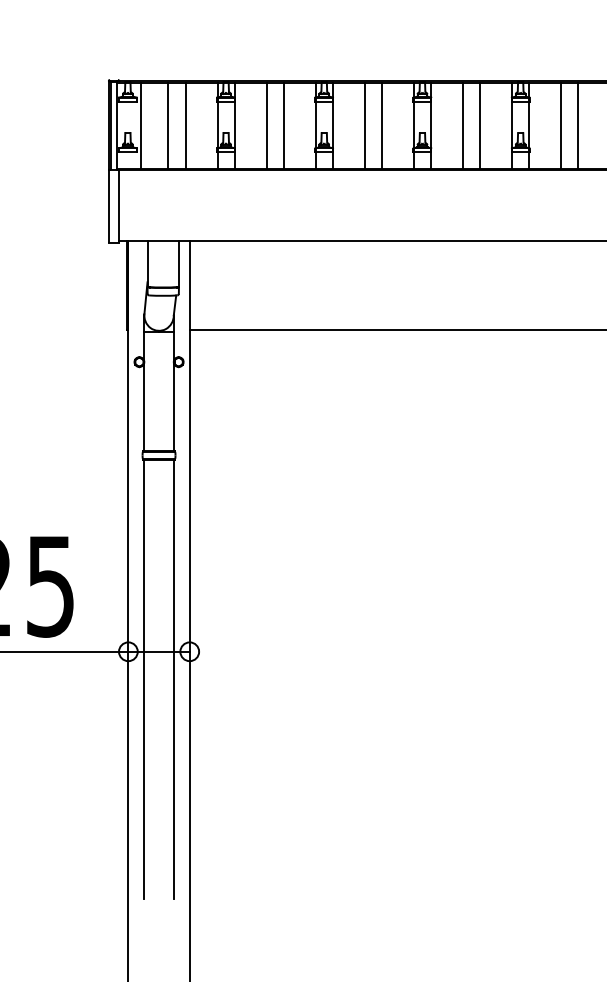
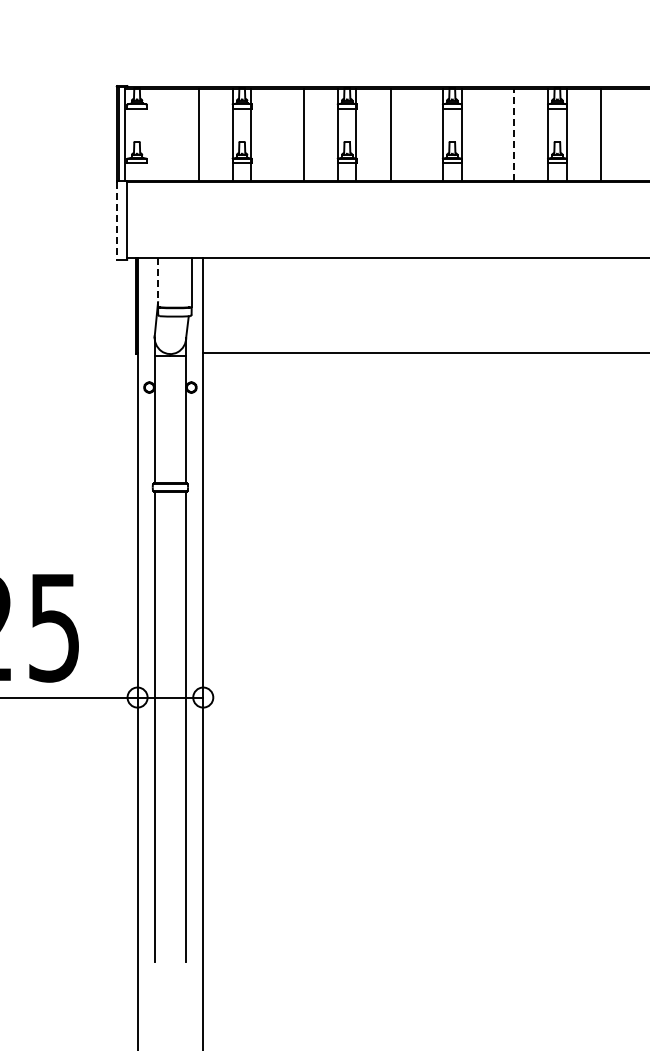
line: (141, 125) -> (151, 134), removed
line: (168, 125) -> (180, 134), removed
line: (266, 125) -> (285, 134), removed
line: (381, 125) -> (408, 134), removed
line: (462, 125) -> (495, 134), removed
line: (480, 125) -> (514, 134), solid -> dashed
line: (578, 125) -> (619, 134), removed
line: (108, 206) -> (116, 220), solid -> dashed
line: (147, 264) -> (158, 283), solid -> dashed

